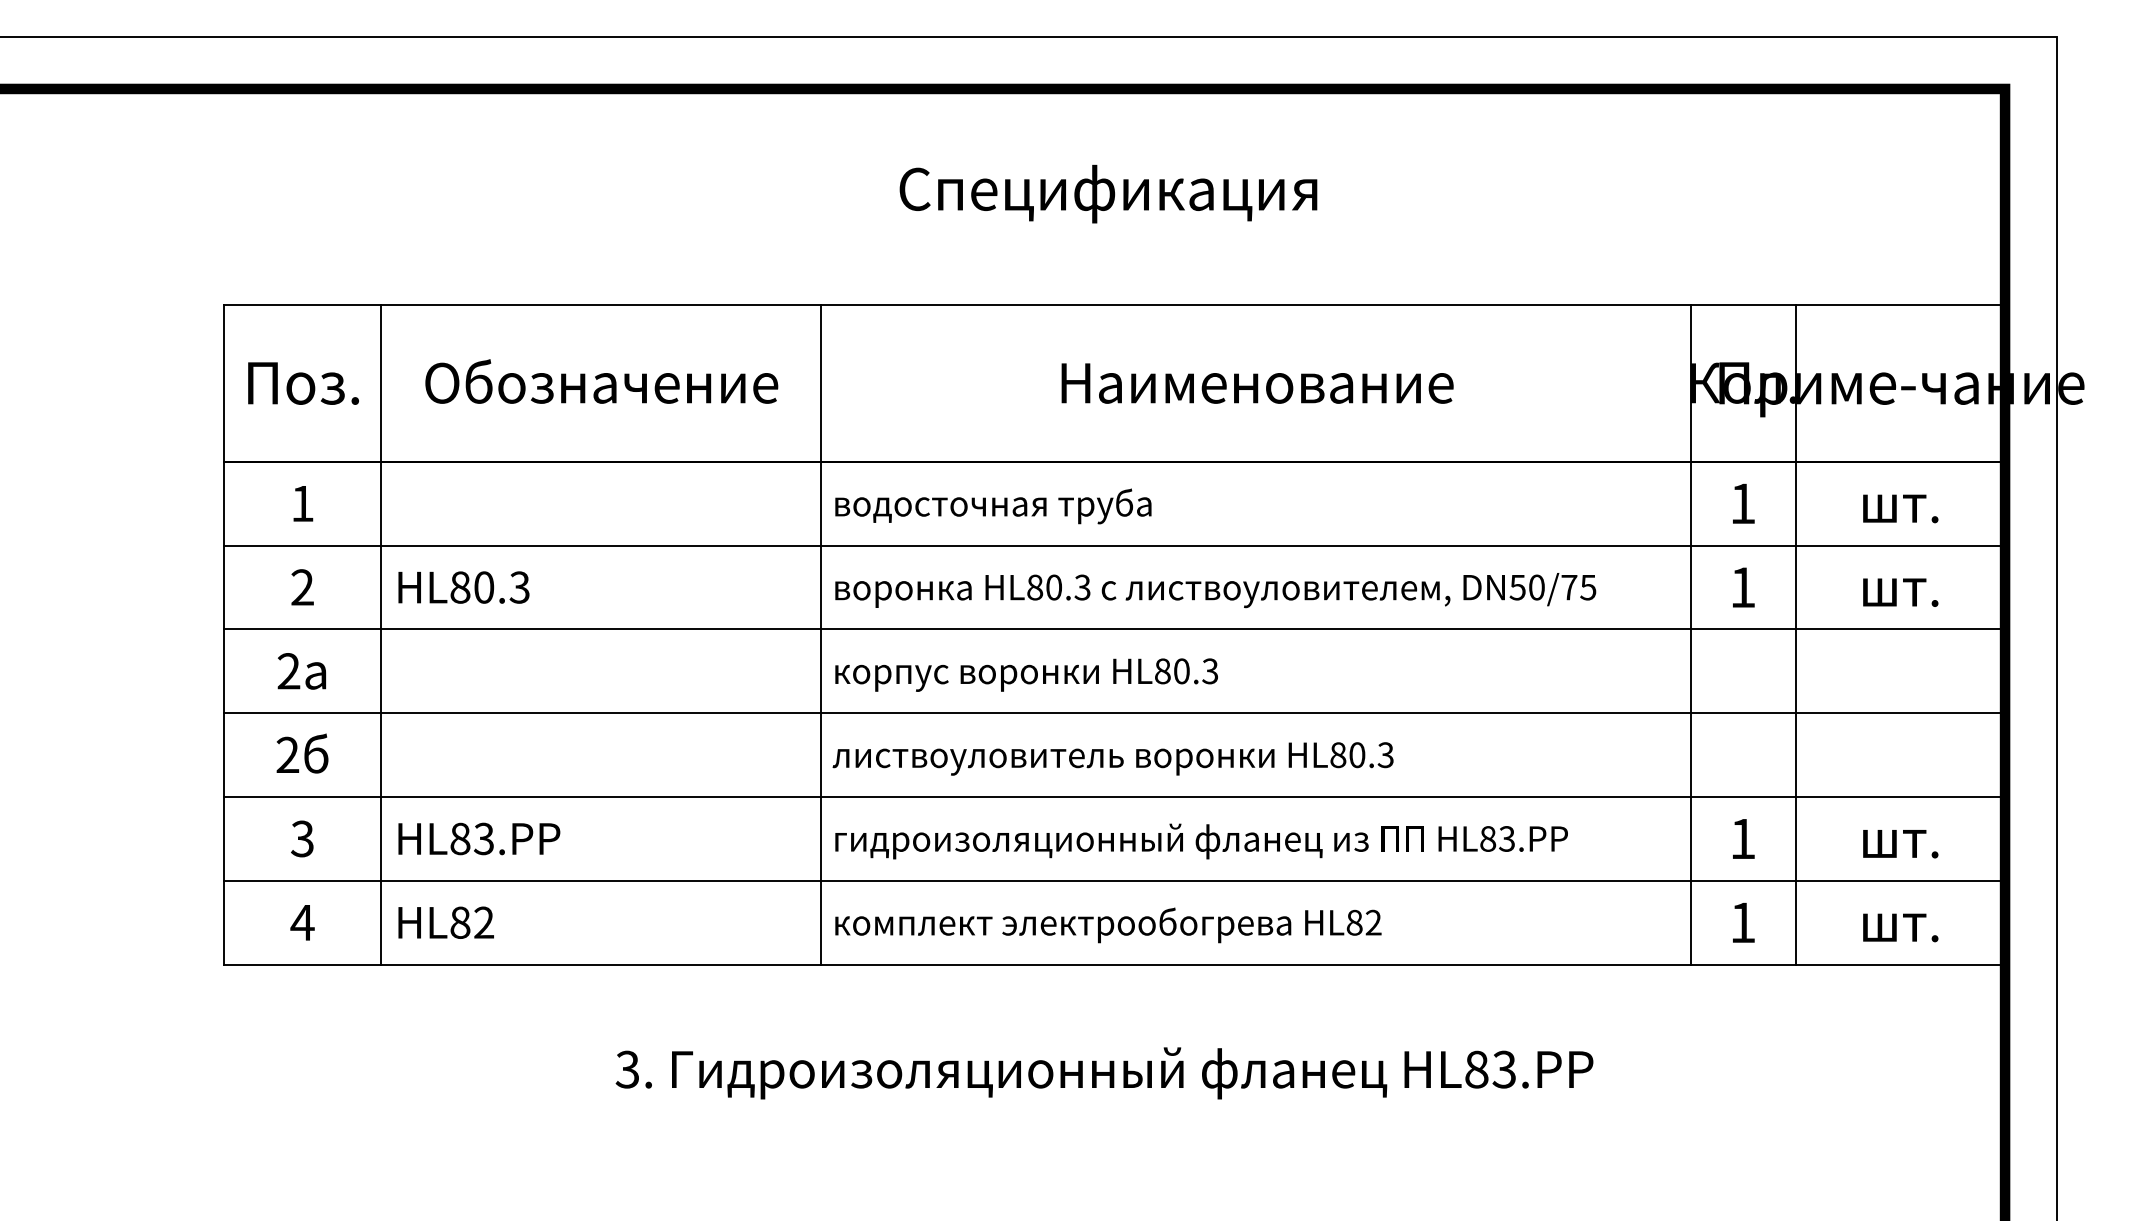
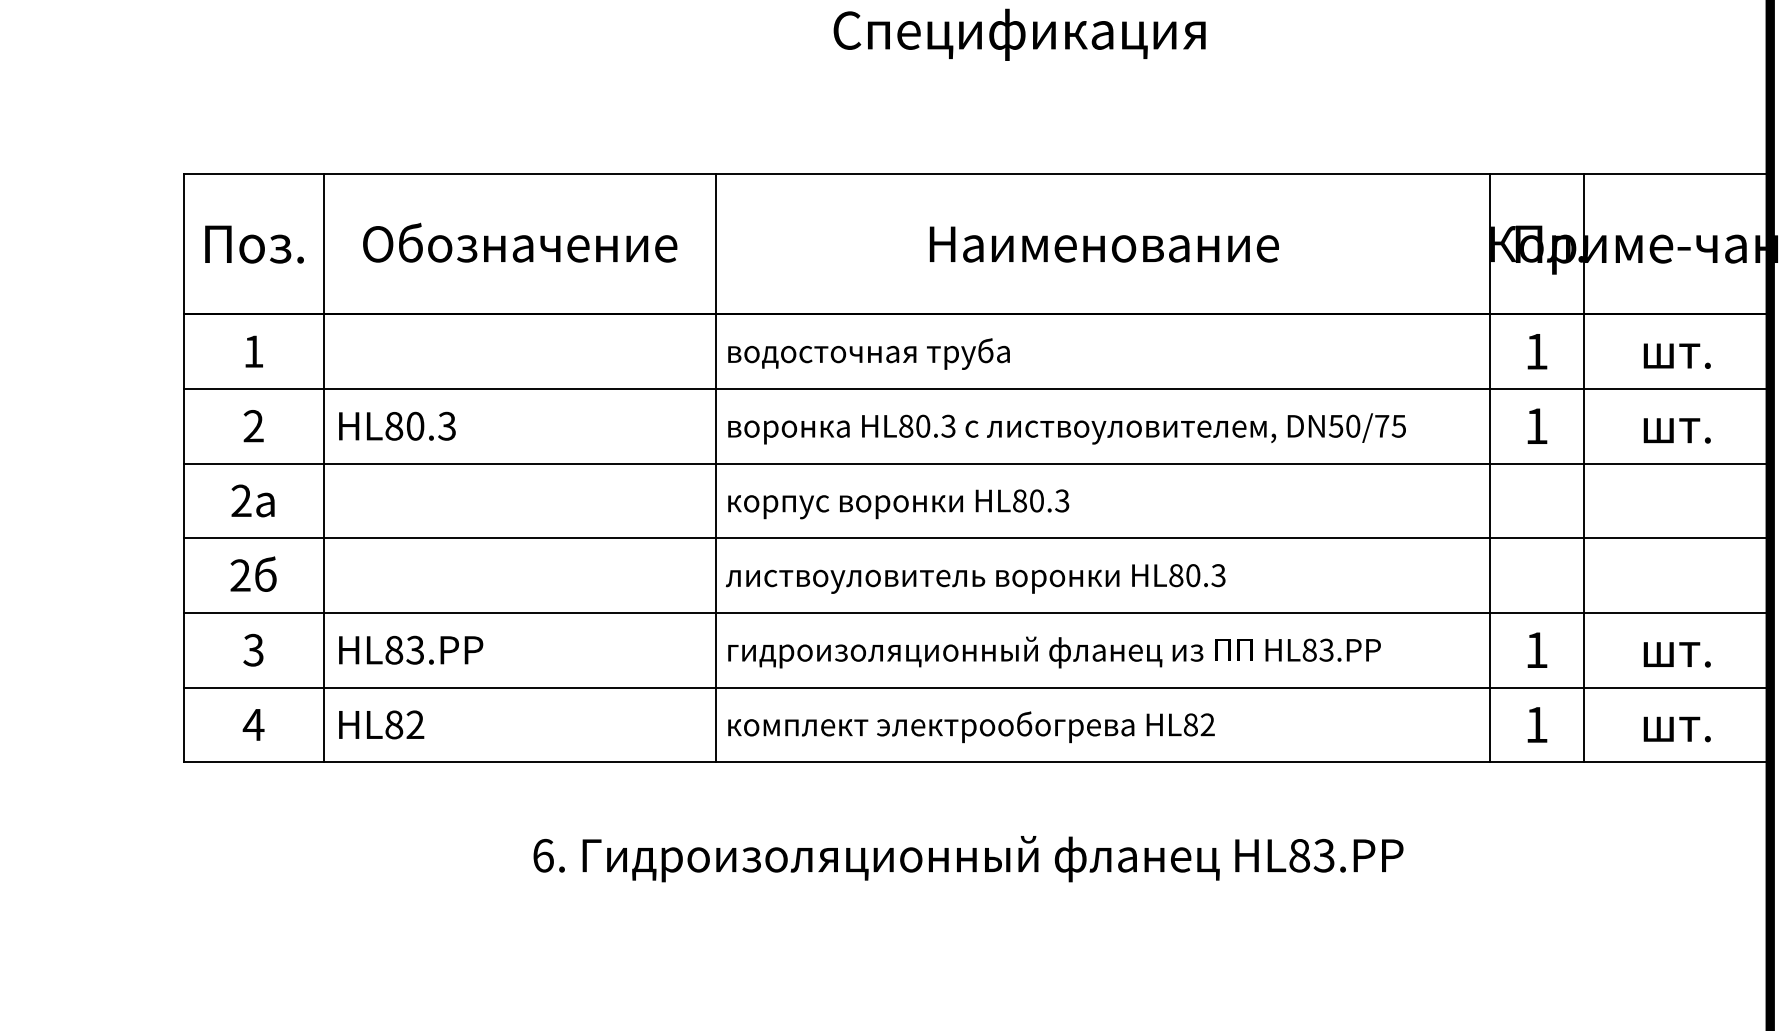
text: (1108, 193) -> (1019, 34), moved
text: (627, 1069) -> (543, 855), 3. -> 6.

